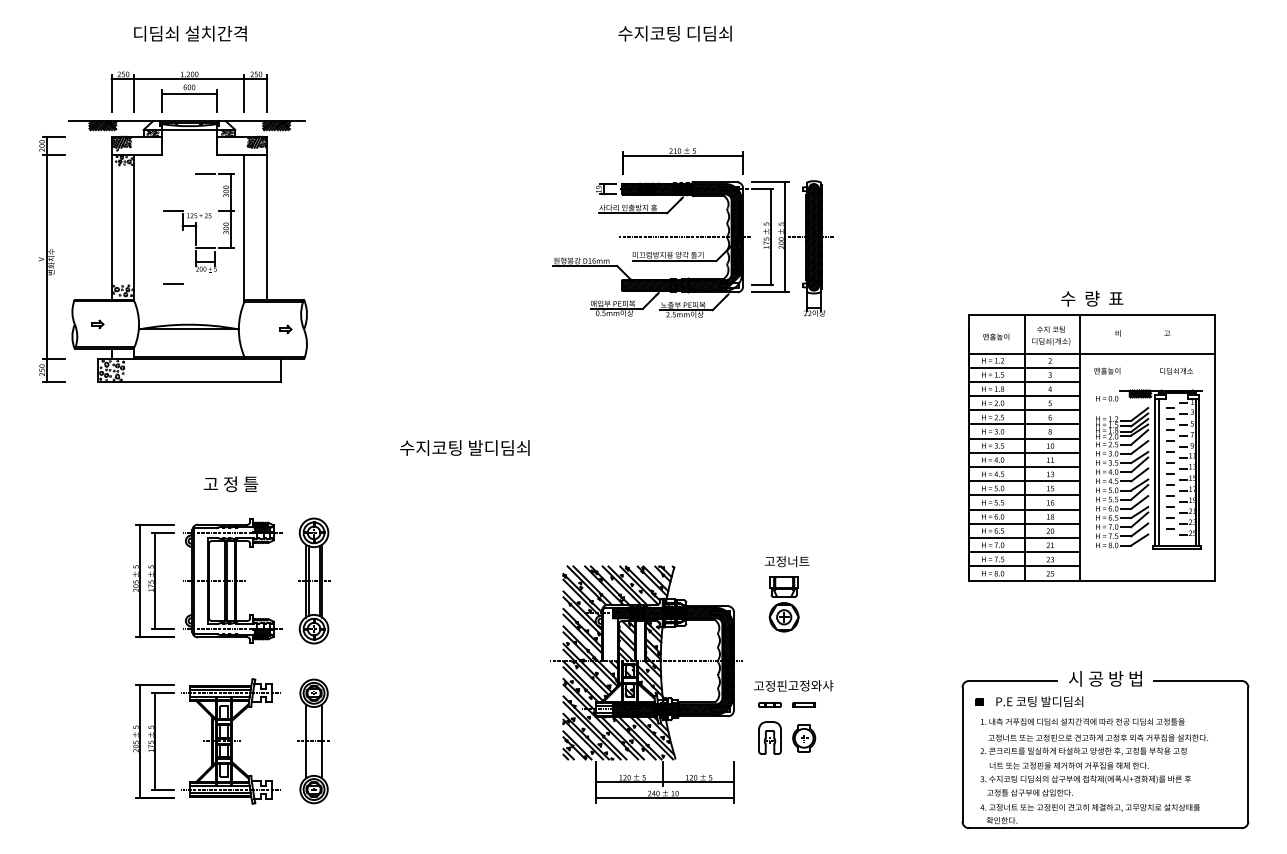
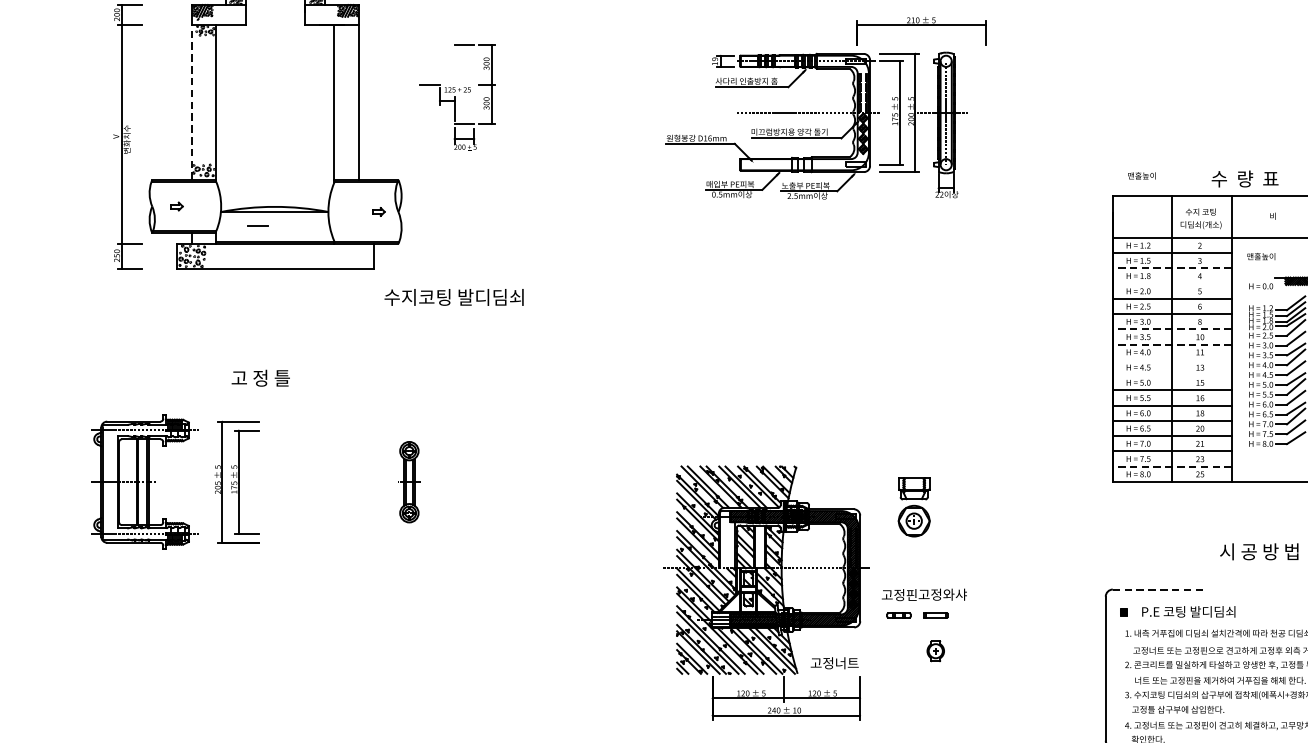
part: (682, 161) -> (920, 31), moved
part: (198, 222) -> (456, 97), moved
line: (111, 226) -> (191, 101), solid -> dashed
hatch: (682, 236) -> (804, 112), removed
hatch: (813, 237) -> (945, 113), removed
line: (173, 283) -> (258, 224), moved
text: (996, 336) -> (1142, 175), moved
line: (1023, 381) -> (1171, 267), solid -> dashed
line: (1024, 396) -> (1172, 283), removed
line: (1023, 438) -> (1171, 329), solid -> dashed
text: (464, 447) -> (453, 296), moved
line: (1023, 452) -> (1171, 344), solid -> dashed
line: (1024, 467) -> (1172, 360), removed
line: (1024, 481) -> (1172, 375), removed
text: (230, 484) -> (260, 378), moved
text: (787, 561) -> (835, 663), moved
line: (1023, 566) -> (1171, 466), solid -> dashed
part: (232, 580) -> (144, 481), moved
part: (314, 580) -> (409, 481), size x0.6
text: (1105, 678) -> (1259, 551), moved
line: (1012, 680) -> (1159, 589), solid -> dashed
part: (769, 737) -> (898, 650), removed
part: (804, 738) -> (936, 651), size x0.7
part: (206, 741) -> (293, 654), removed
part: (313, 741) -> (408, 654), removed

